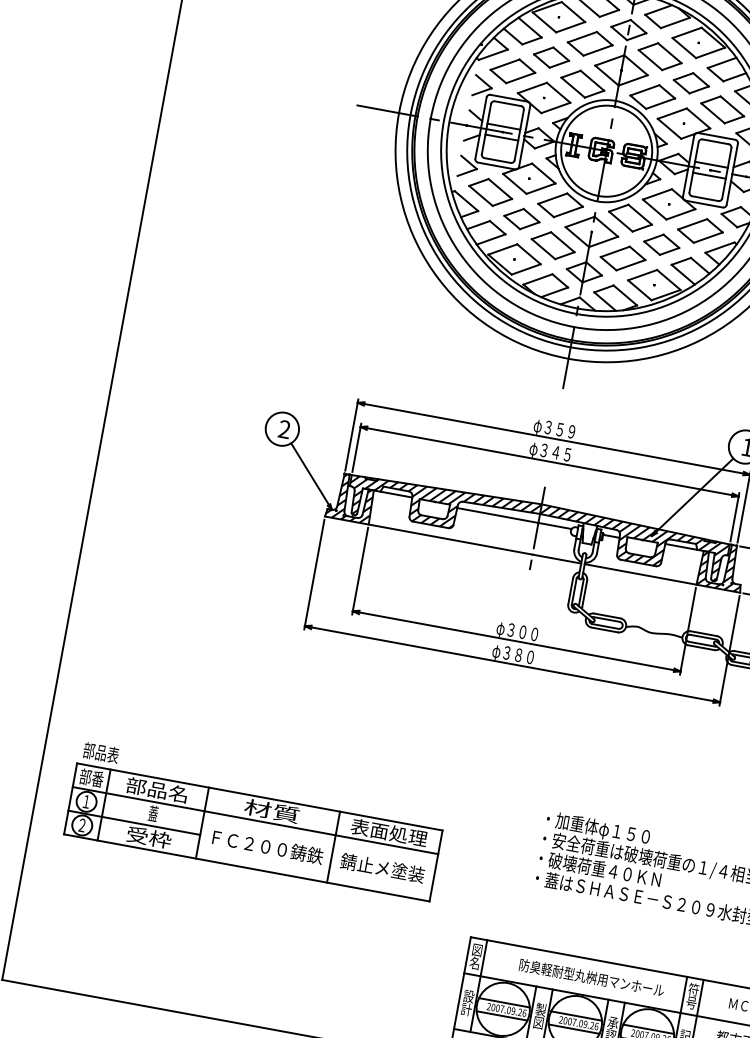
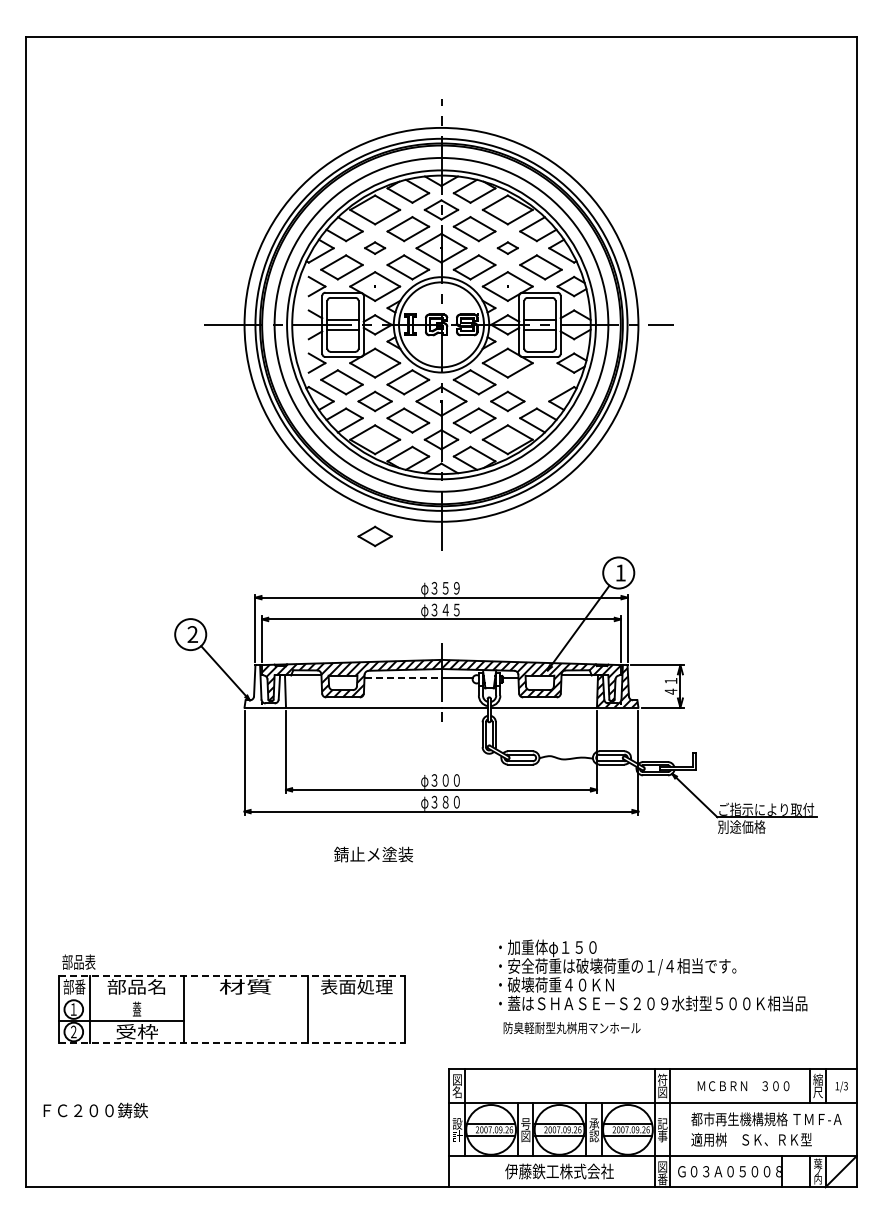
part: (551, 56) -> (374, 247), size x0.6
part: (691, 82) -> (507, 247), size x0.6
part: (699, 231) -> (540, 382), removed
part: (495, 361) -> (374, 536), added
hatch: (350, 498) -> (264, 686), removed
line: (498, 515) -> (403, 677), solid -> dashed
line: (260, 796) -> (232, 975), solid -> dashed
line: (254, 820) -> (231, 998), removed
text: (267, 846) -> (95, 1110), moved
line: (247, 868) -> (232, 1043), solid -> dashed
text: (382, 868) -> (373, 854), moved
text: (591, 978) -> (571, 1028), moved
text: (691, 1003) -> (662, 1092), 号 -> 図
text: (540, 1009) -> (525, 1123), 製 -> 号

